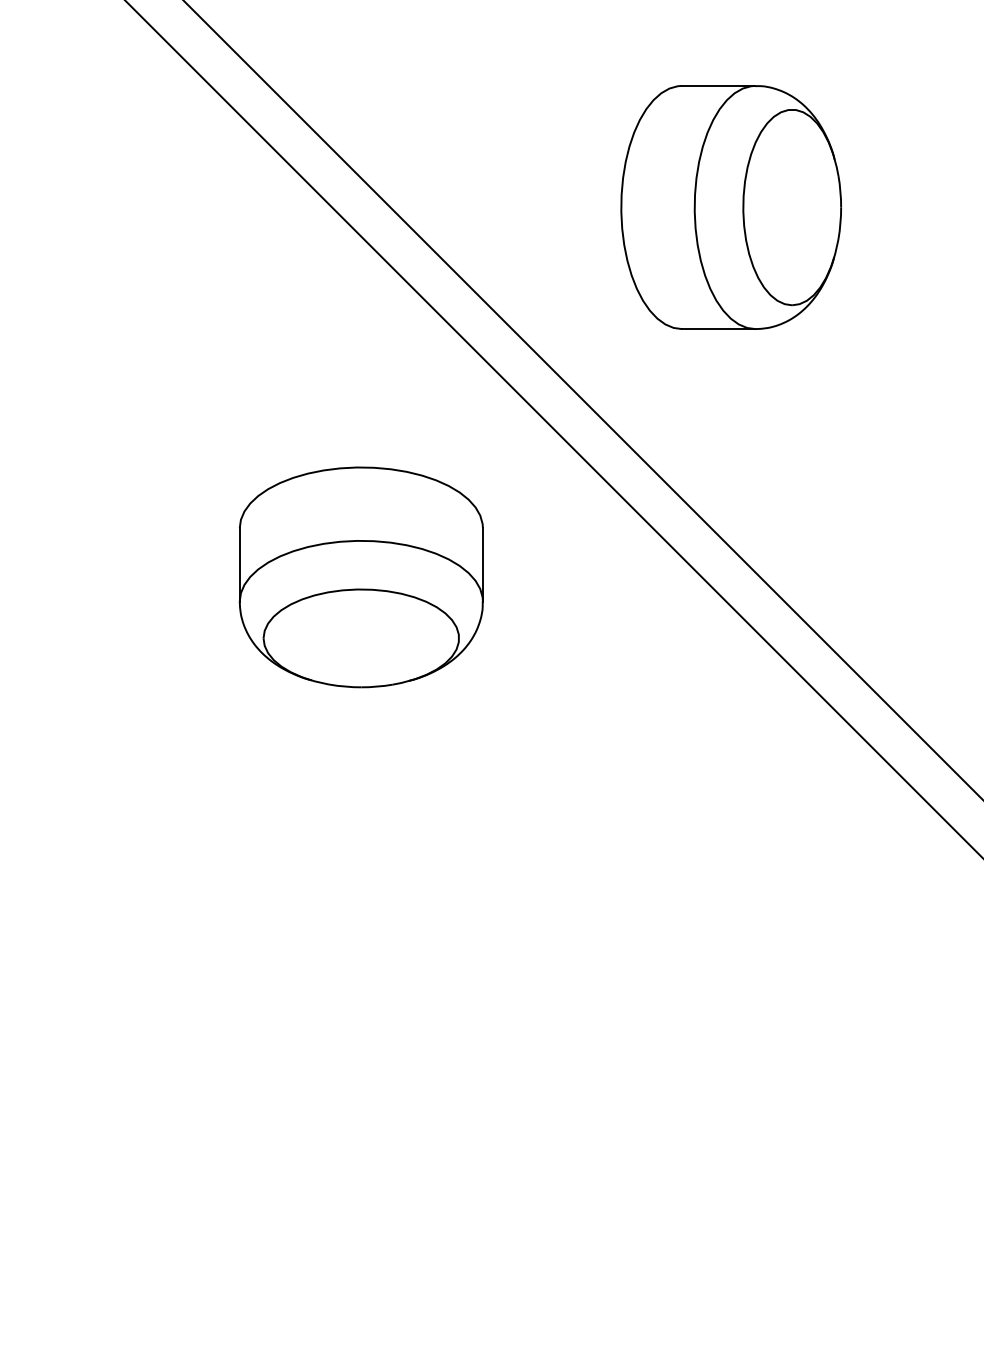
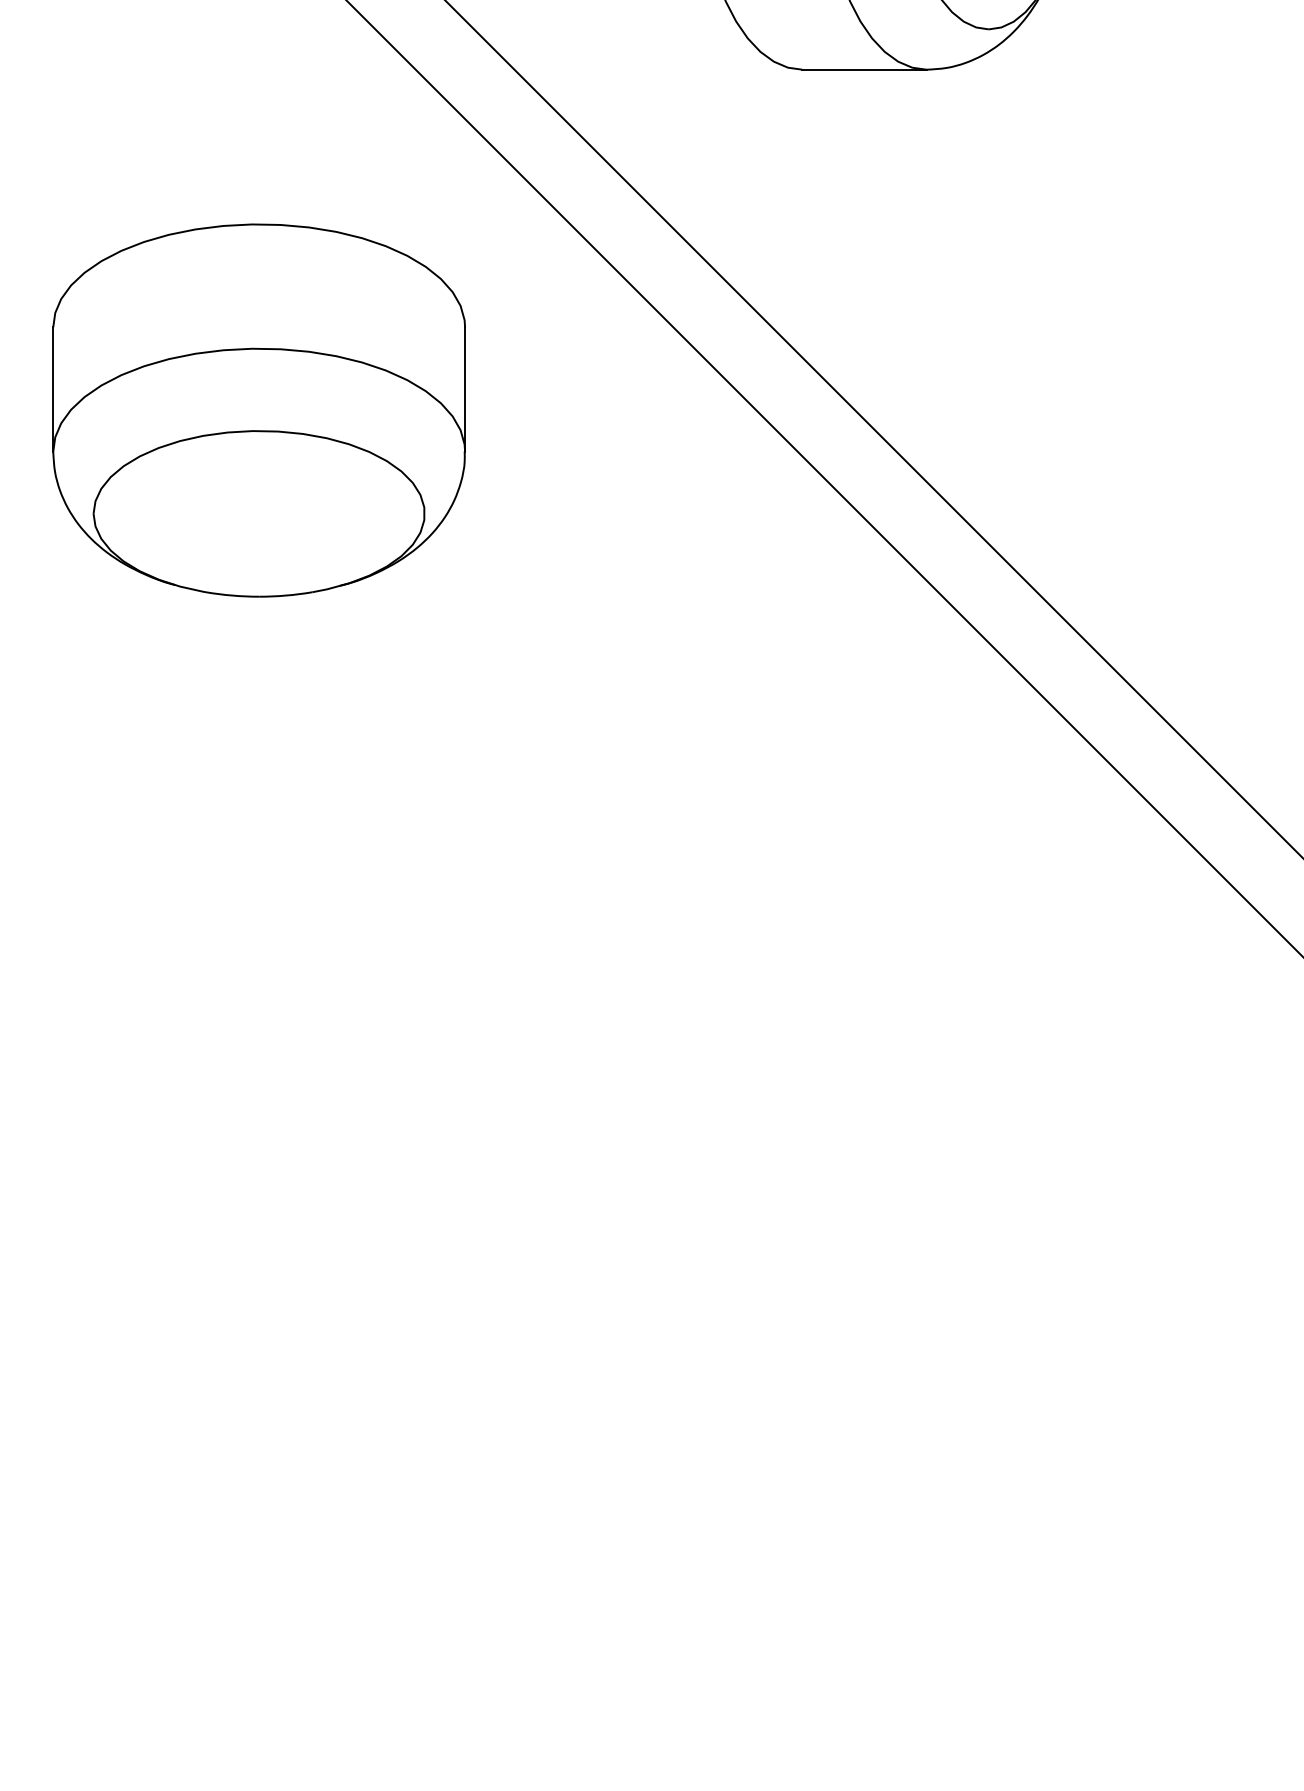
part: (360, 577) -> (257, 410), moved

